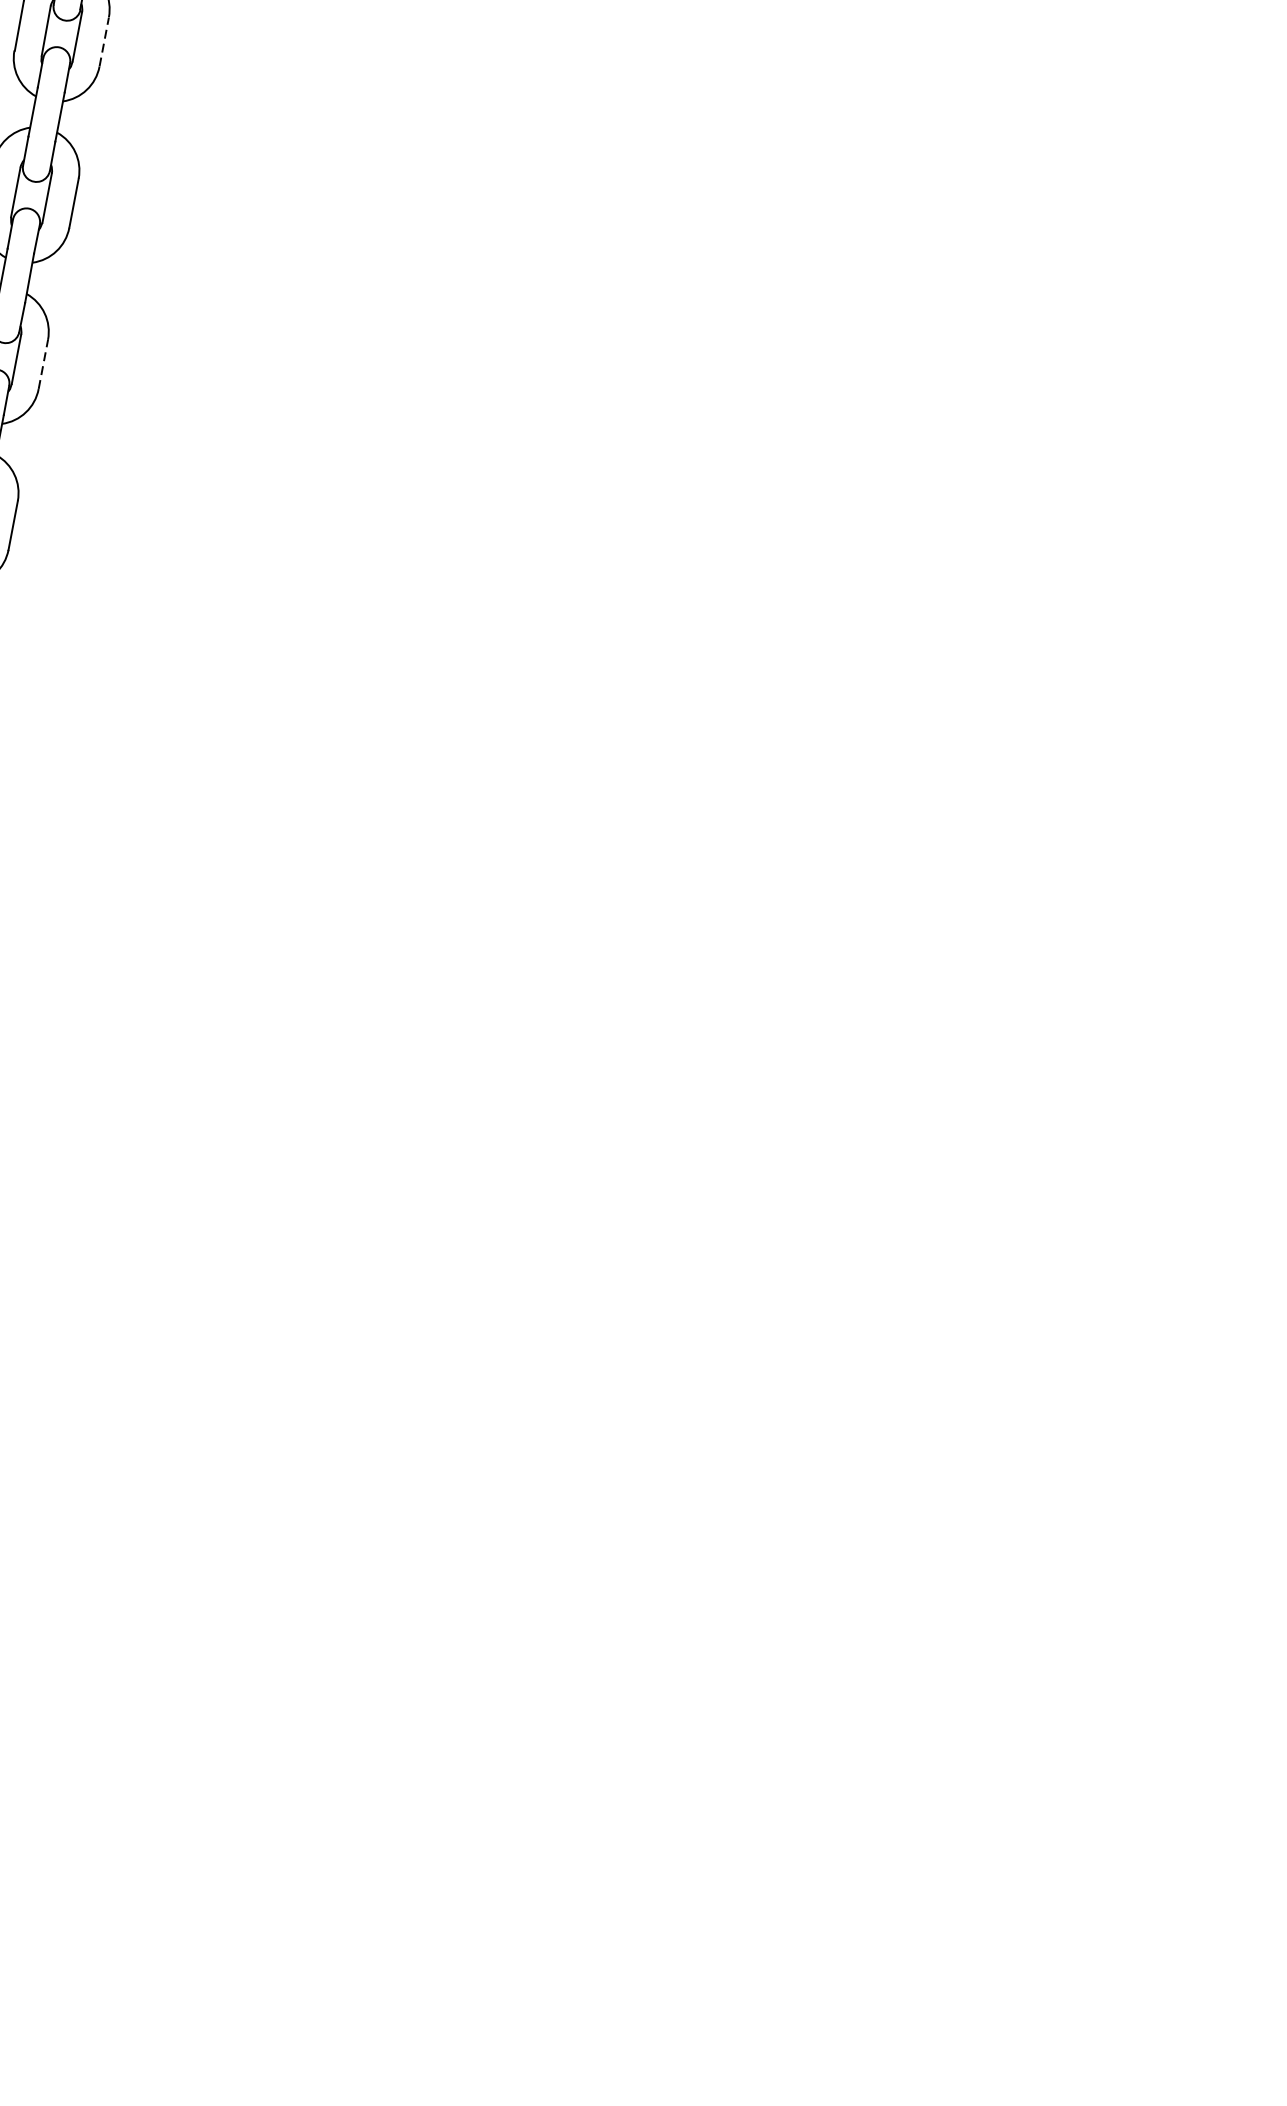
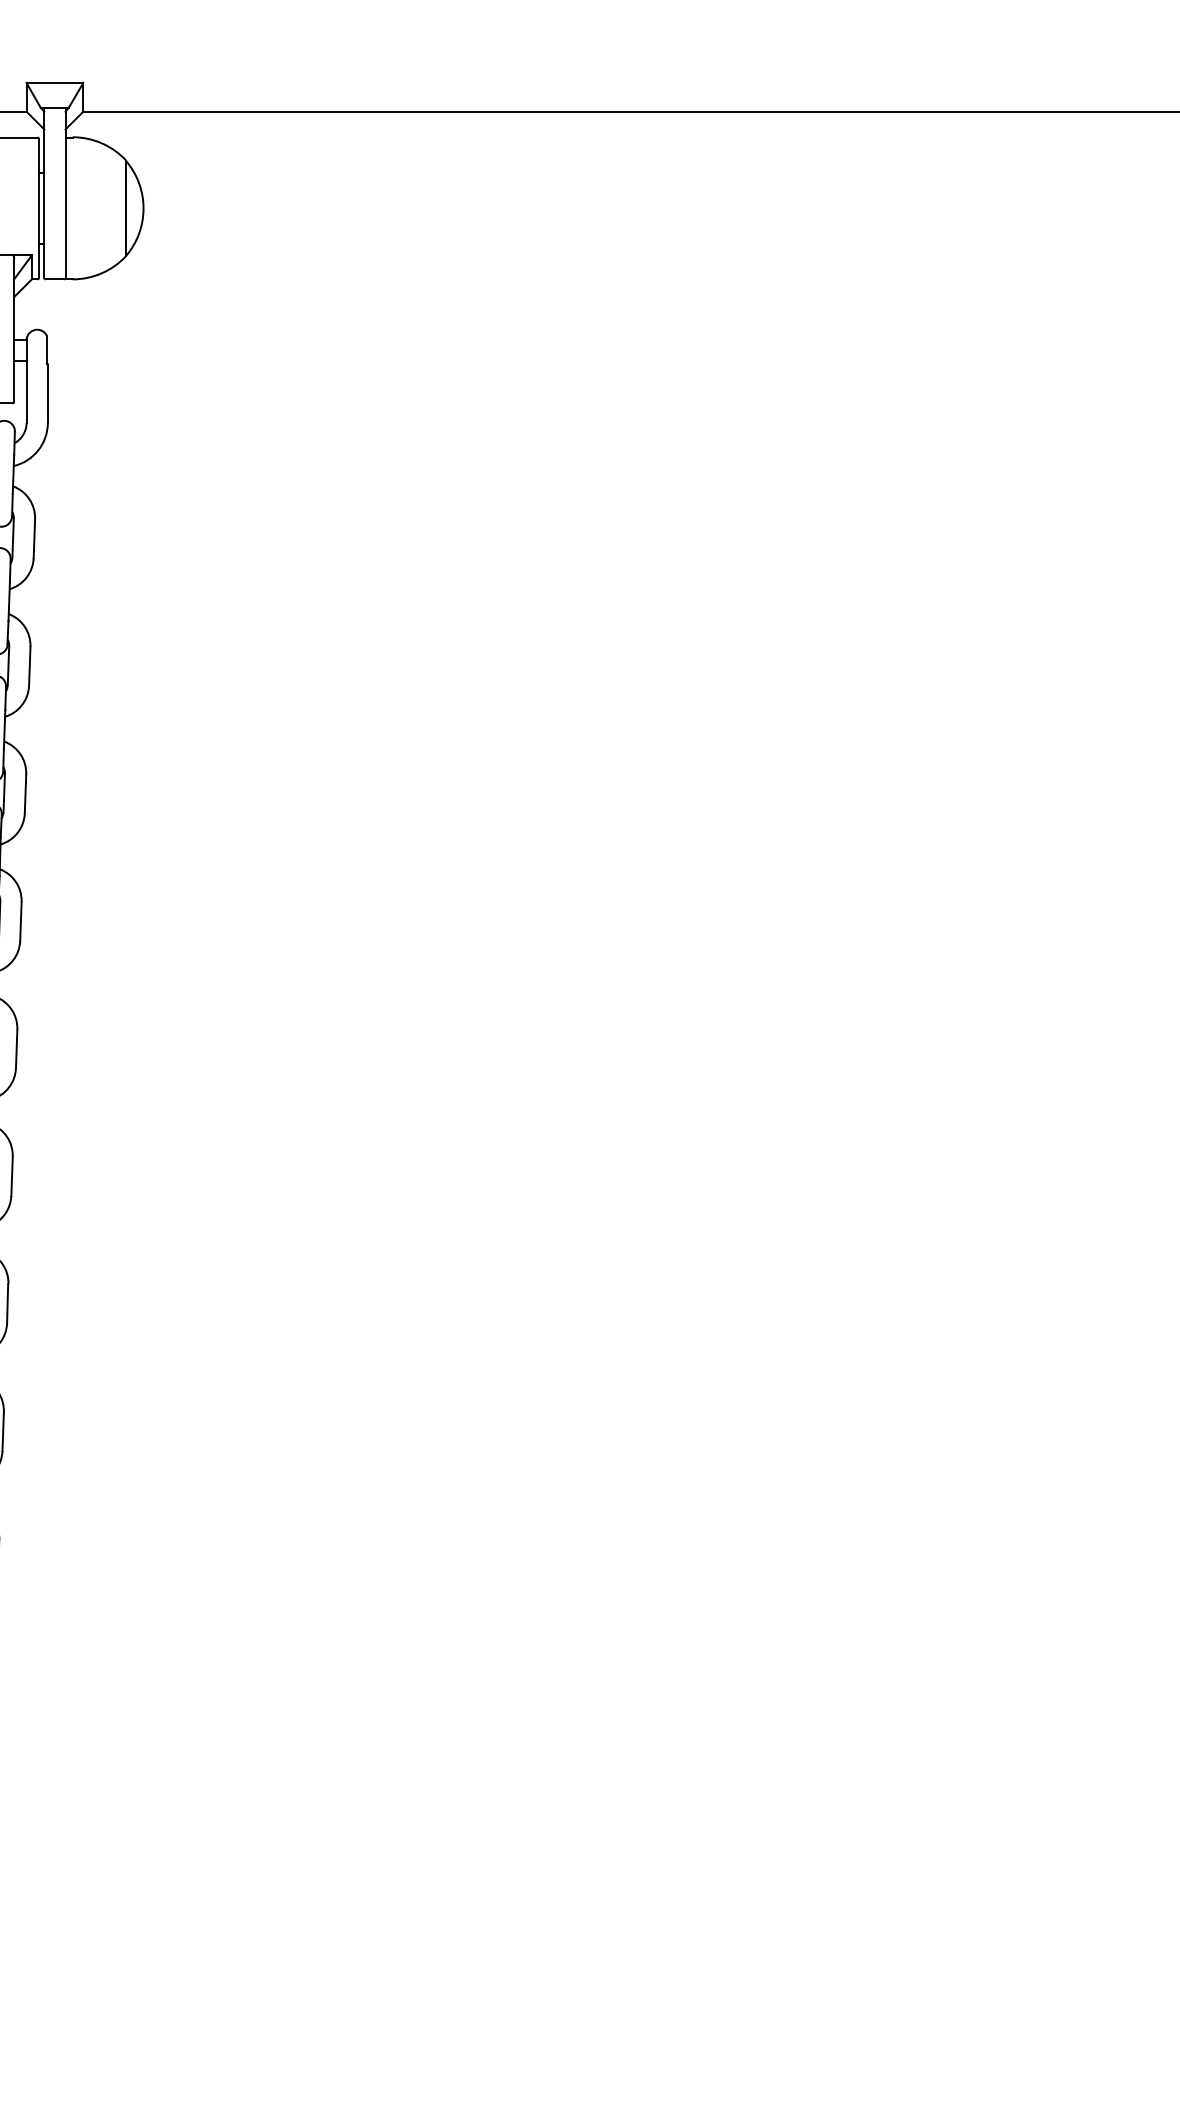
line: (104, 40) -> (29, 665), dashed -> solid
line: (42, 364) -> (20, 921), dashed -> solid

